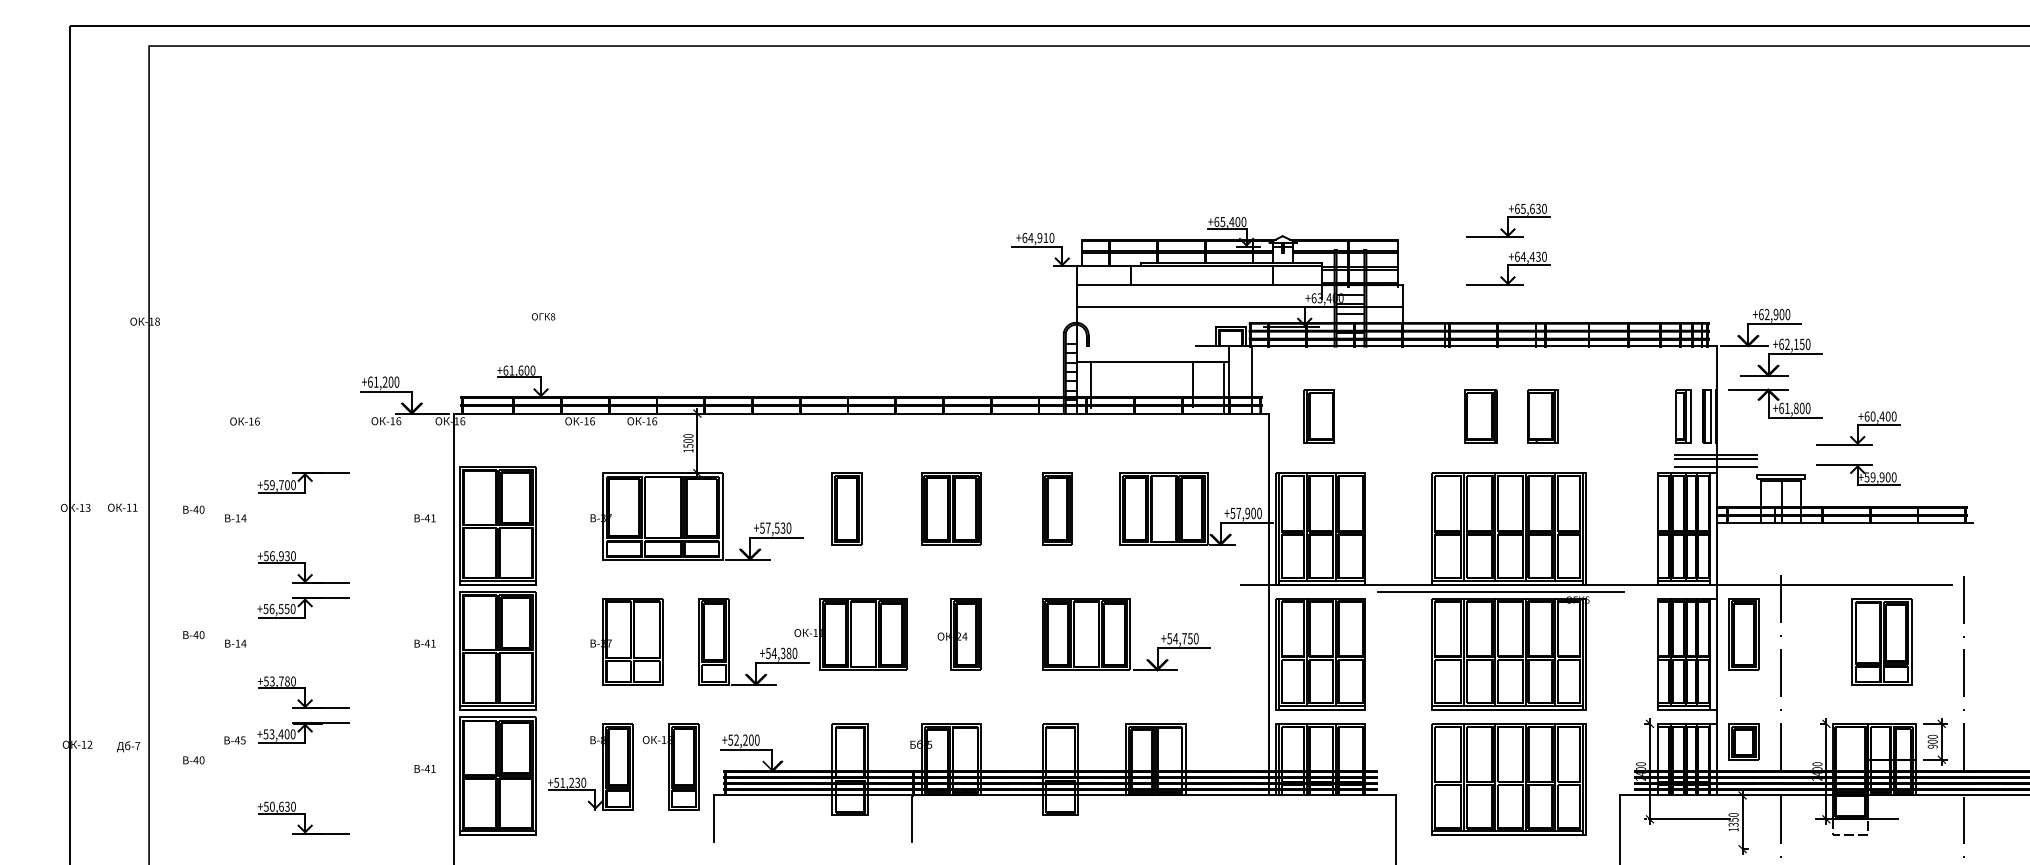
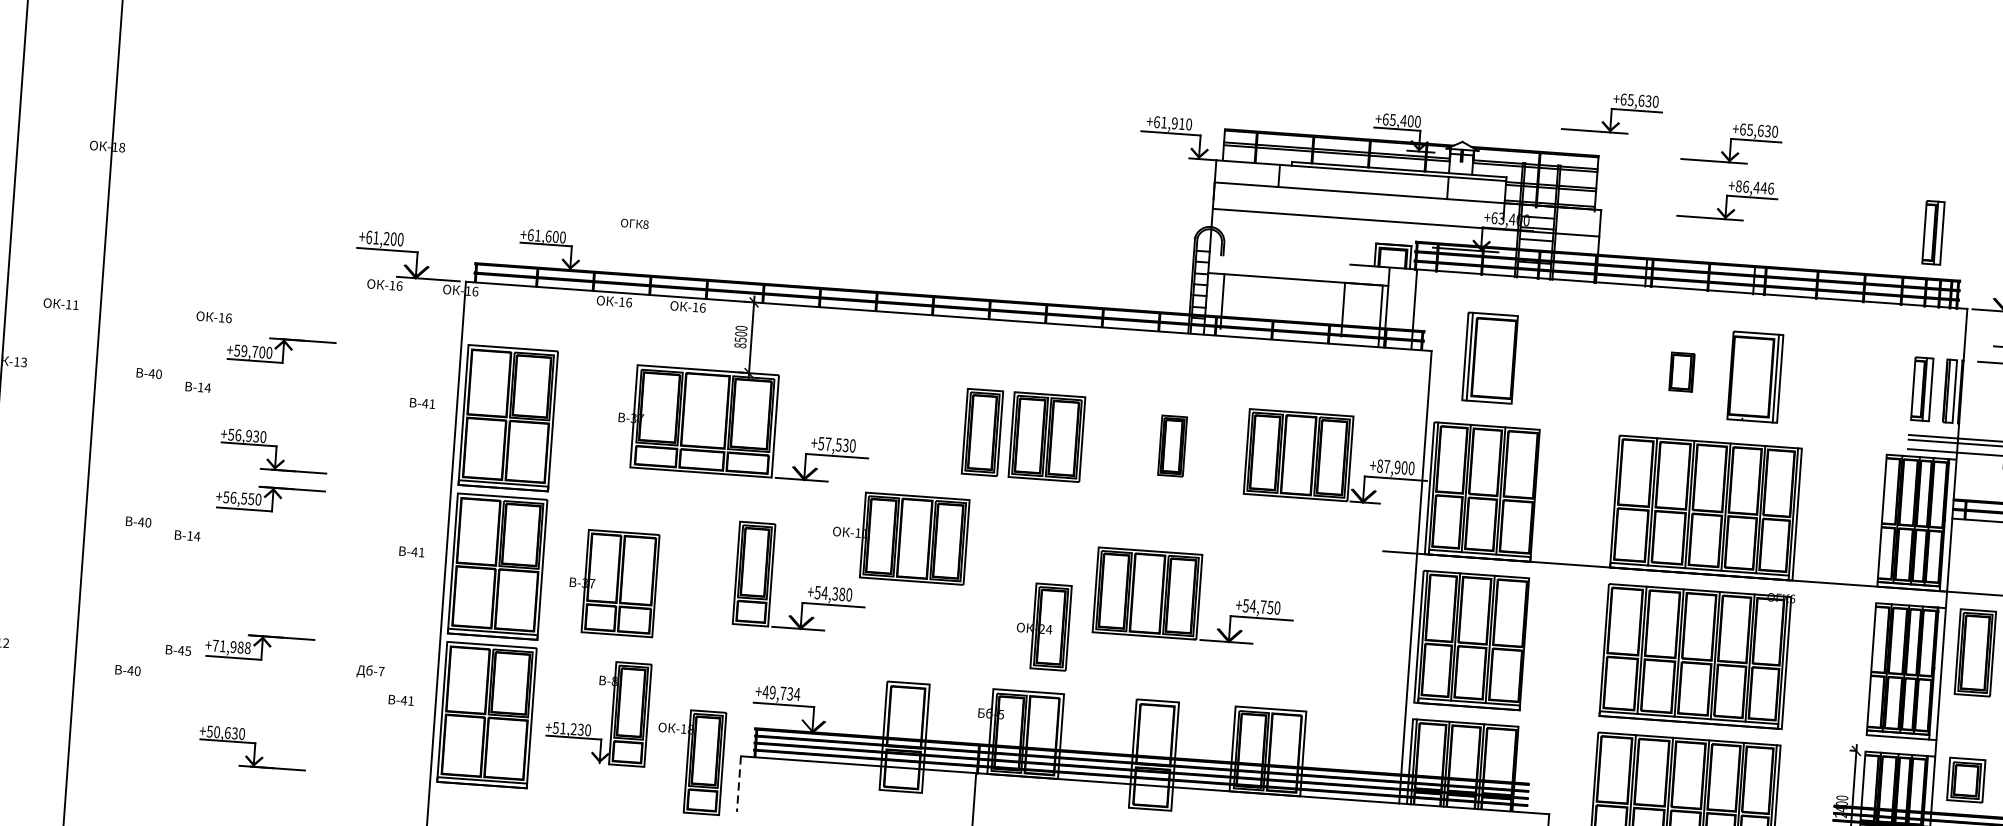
part: (1406, 202) -> (1612, 112), added
text: (1030, 237) -> (1163, 122), +64,910 -> +61,910
text: (1530, 256) -> (1754, 187), +64,430 -> +86,446
part: (1683, 284) -> (1933, 233), added
text: (543, 316) -> (634, 223), moved
part: (1318, 416) -> (1489, 358), size x1.4
part: (1480, 416) -> (1681, 372), size x0.6
part: (1542, 416) -> (1755, 377), size x1.4
text: (244, 421) -> (213, 317), moved
text: (688, 450) -> (740, 345), 1500 -> 8500
text: (122, 507) -> (60, 303), moved
part: (846, 508) -> (981, 431), moved
part: (1057, 508) -> (1172, 445), size x0.7
text: (1232, 513) -> (1379, 466), +57,900 -> +87,900
line: (1500, 591) -> (1690, 581), removed
part: (850, 634) -> (899, 537), moved
part: (959, 634) -> (1042, 626), moved
part: (1126, 634) -> (1195, 597), moved
part: (626, 641) -> (612, 582), moved
part: (303, 692) -> (263, 599), removed
text: (279, 734) -> (231, 647), +53,400 -> +71,988
text: (743, 739) -> (781, 692), +52,200 -> +49,734
text: (128, 746) -> (370, 671), moved
part: (670, 766) -> (689, 760), moved
line: (713, 819) -> (738, 784), solid -> dashed

